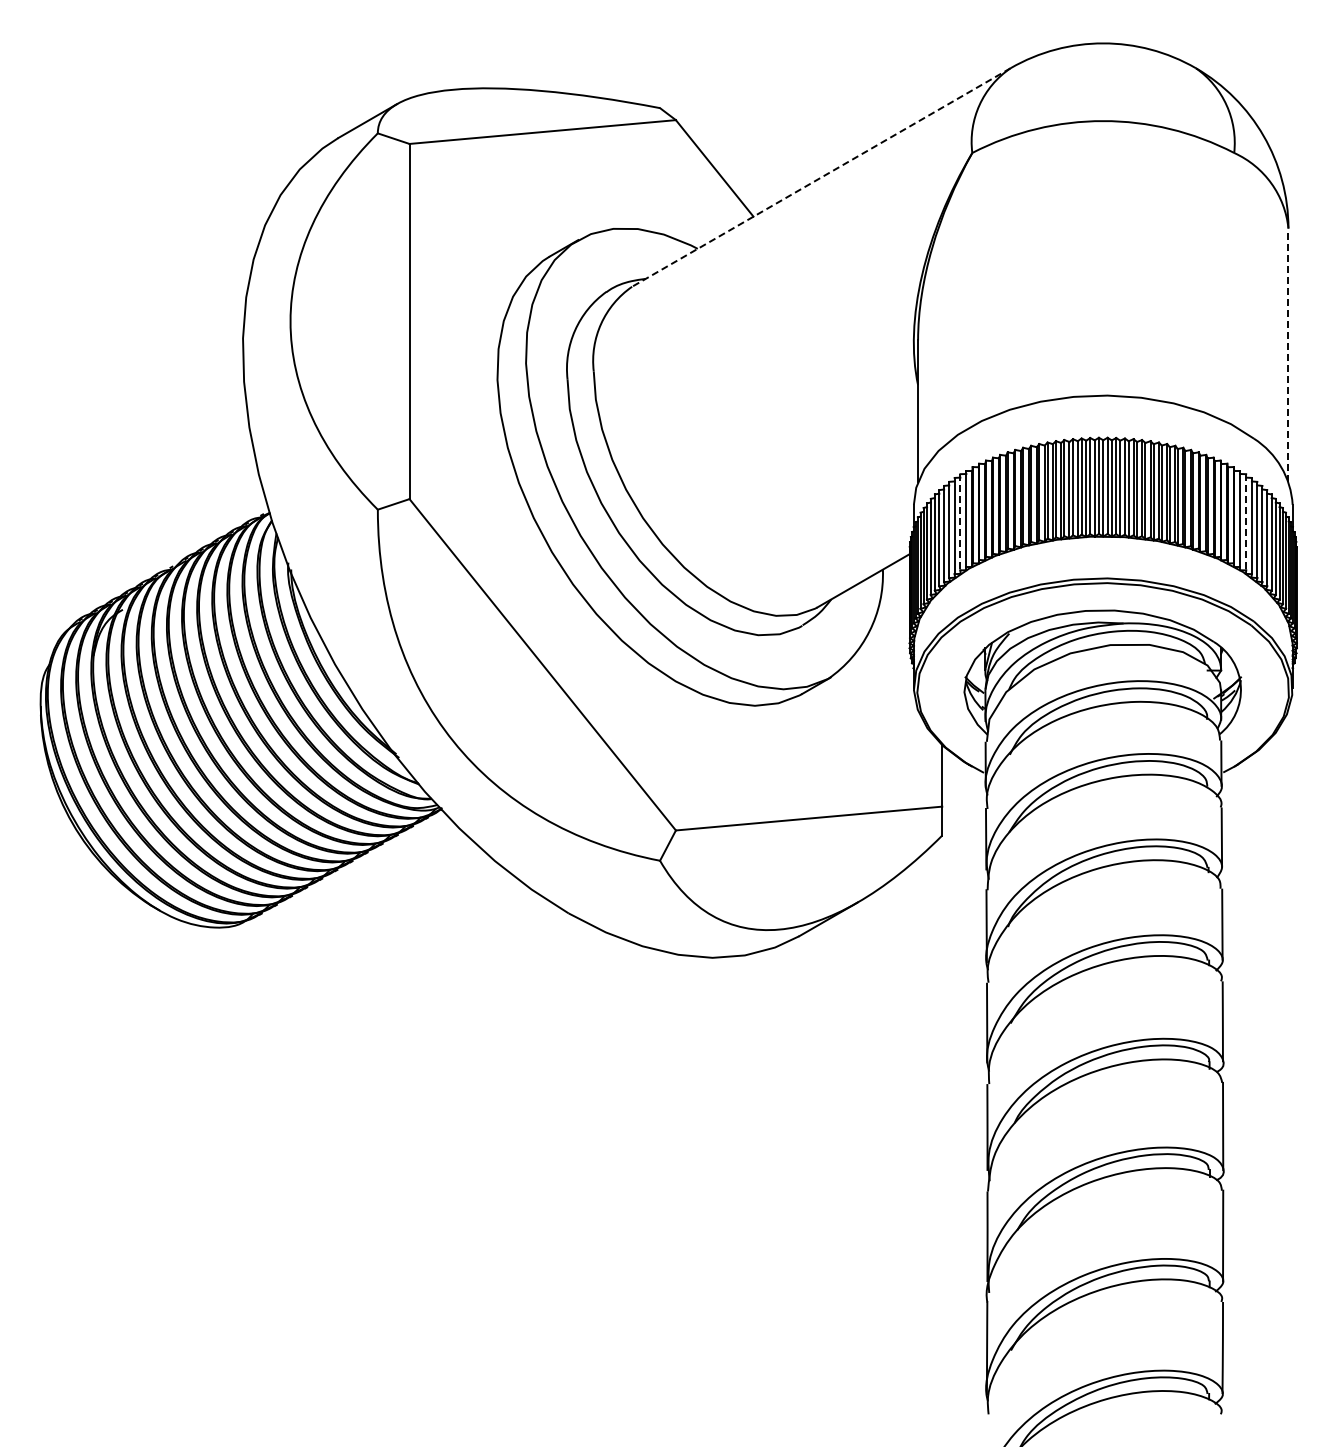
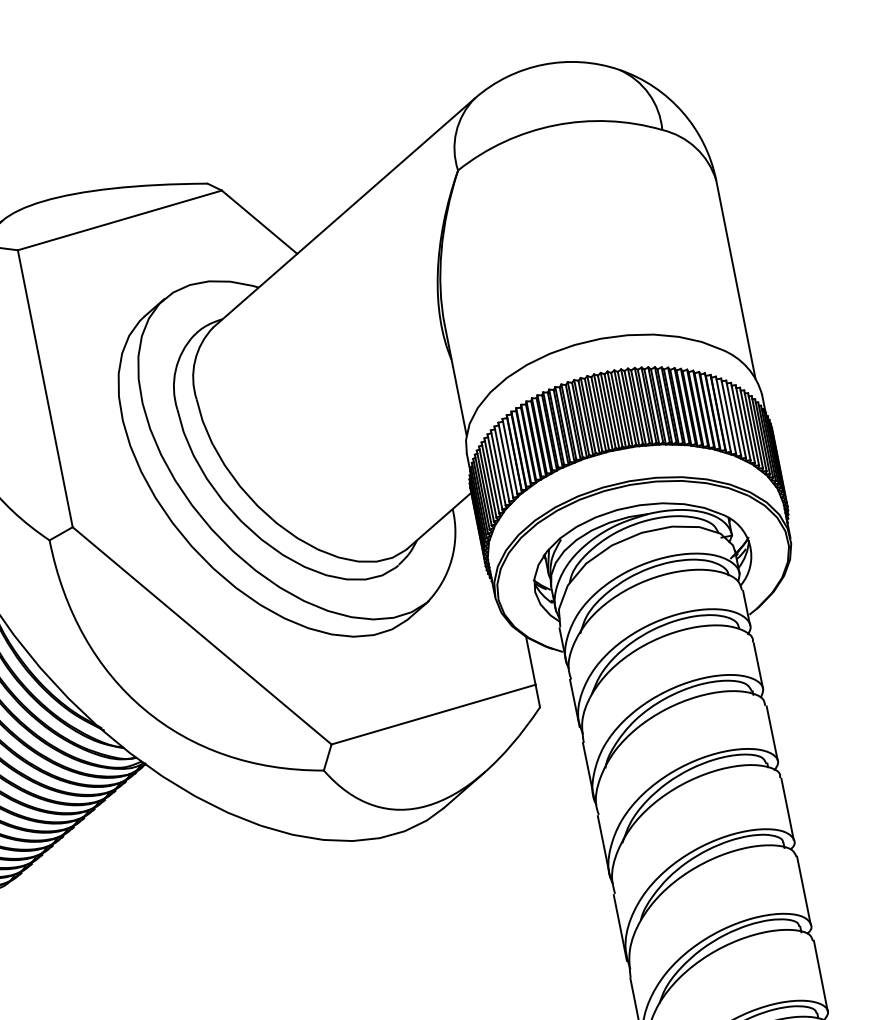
line: (821, 177) -> (344, 212), dashed -> solid
line: (1288, 355) -> (735, 279), dashed -> solid
line: (960, 522) -> (505, 460), dashed -> solid
line: (1246, 522) -> (728, 416), dashed -> solid

